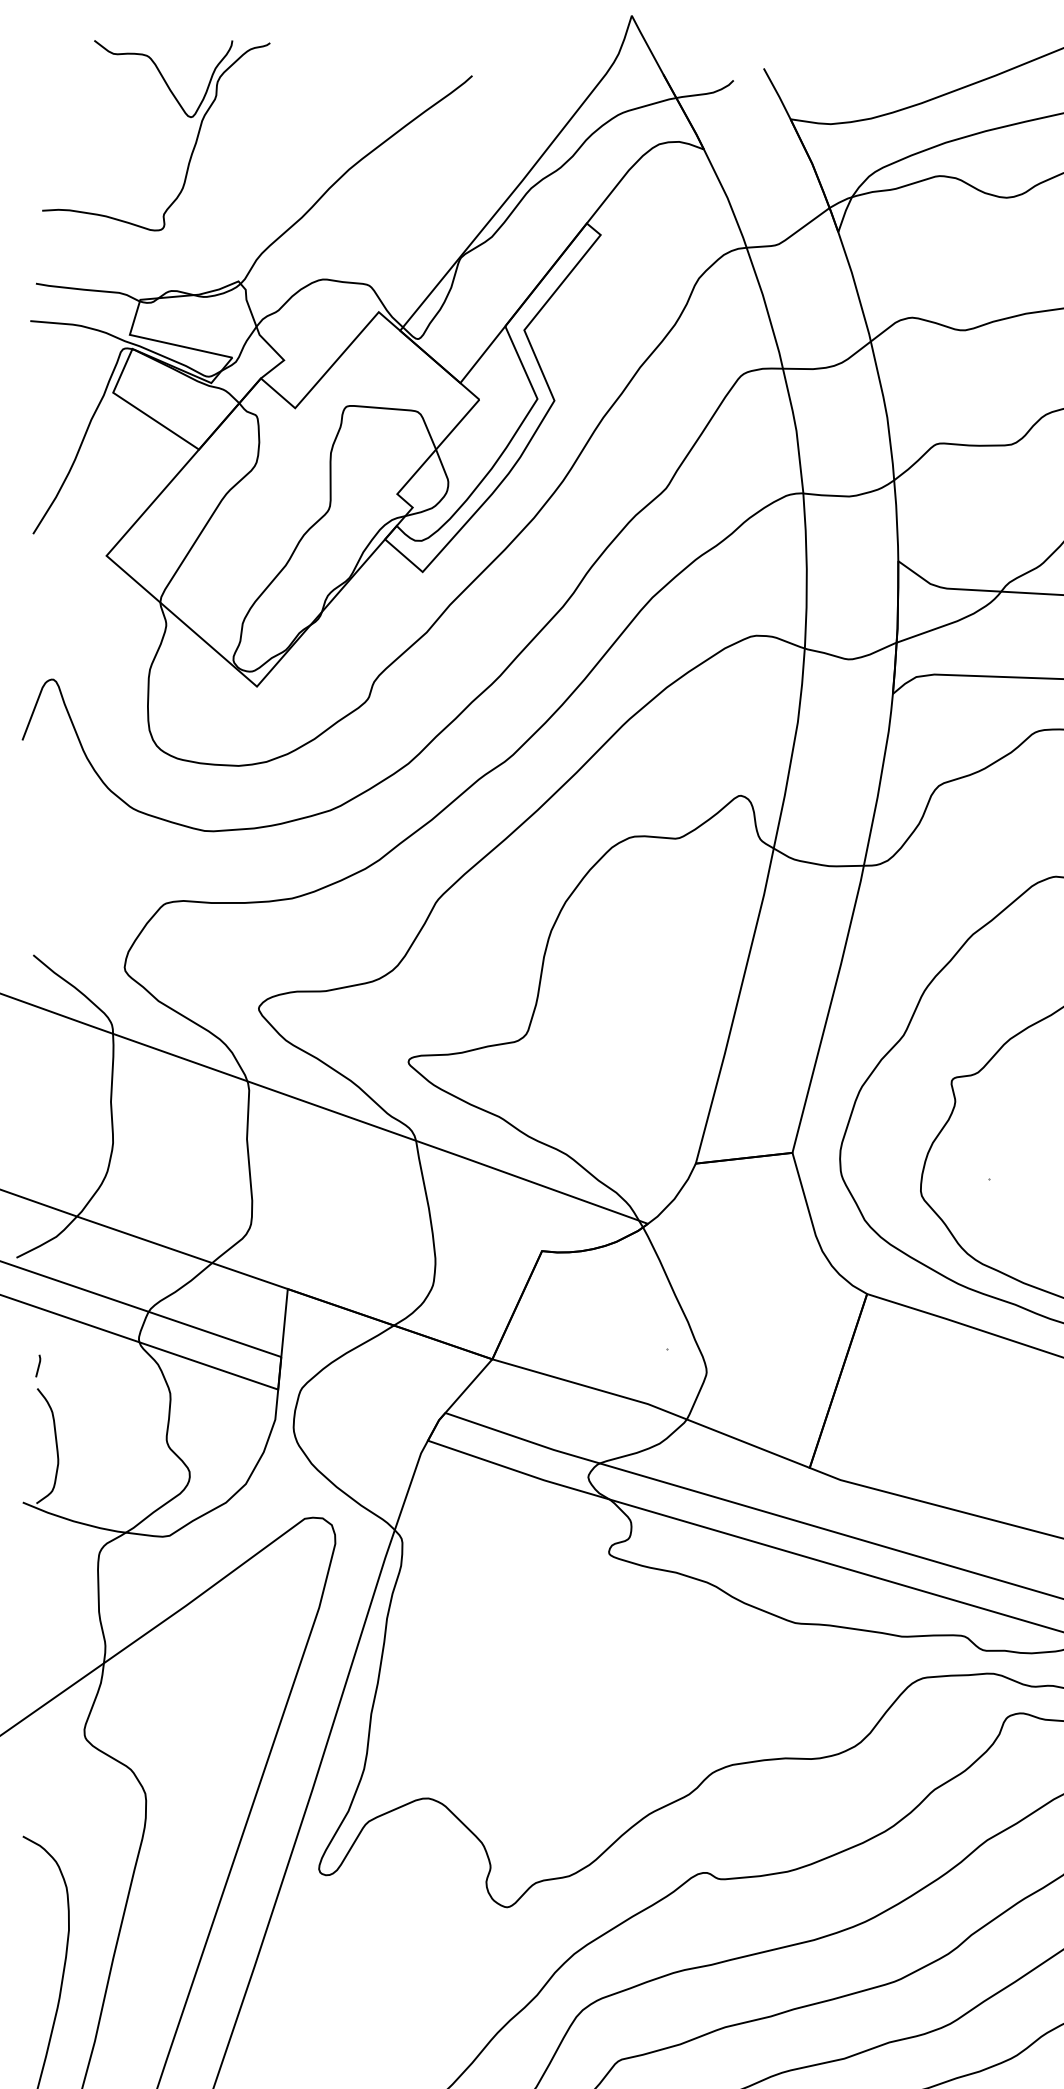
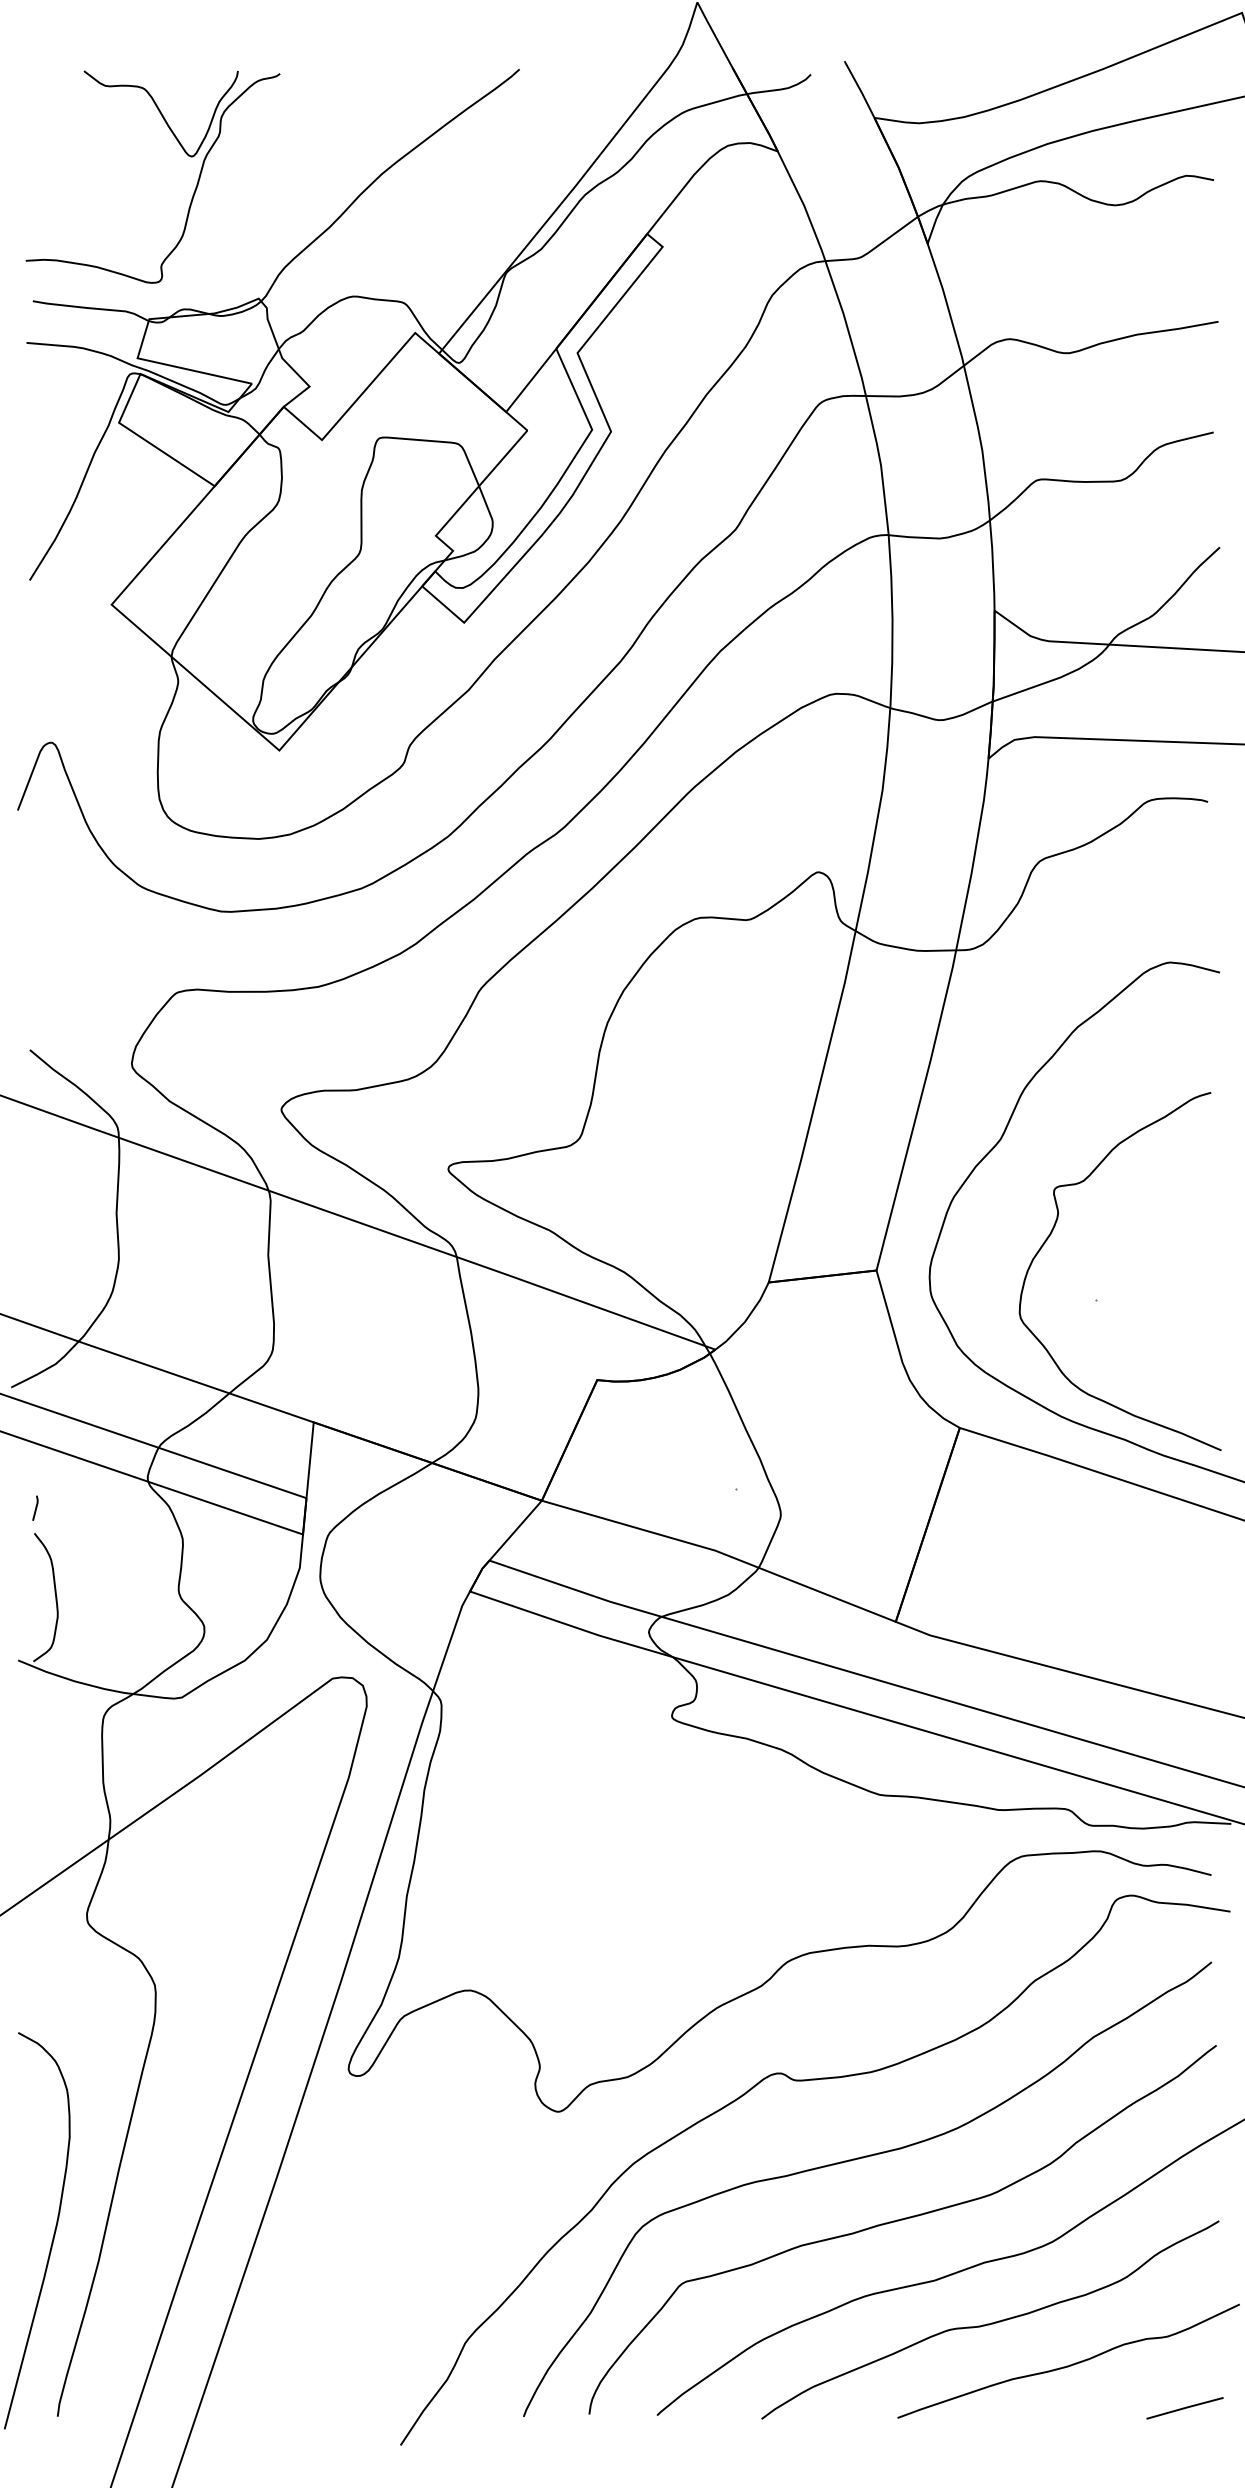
part: (184, 113) -> (184, 152), moved

